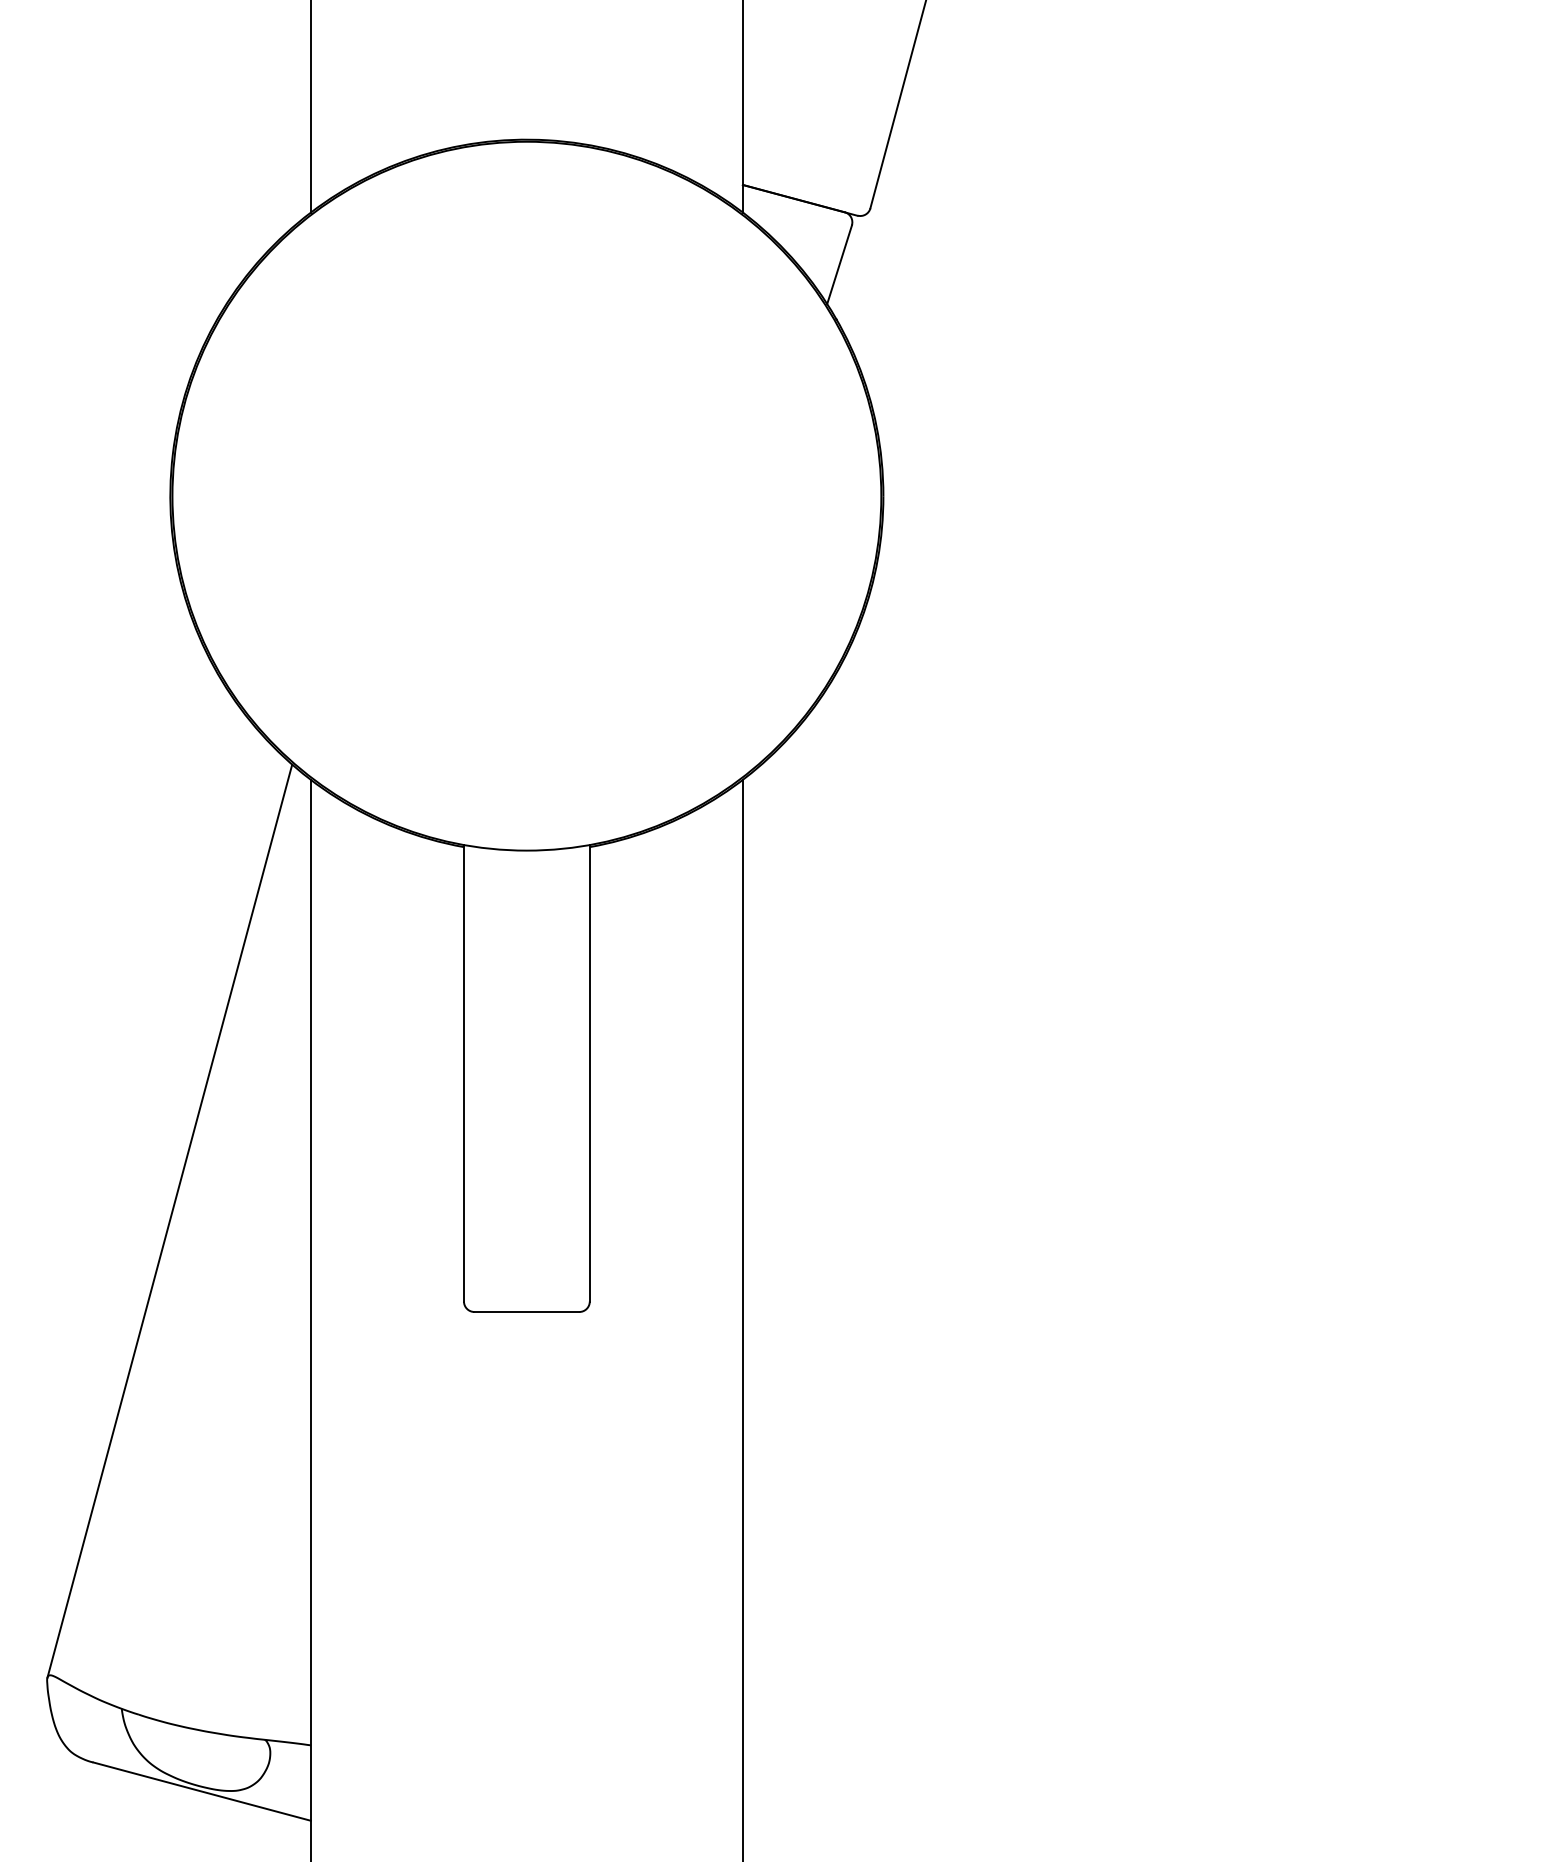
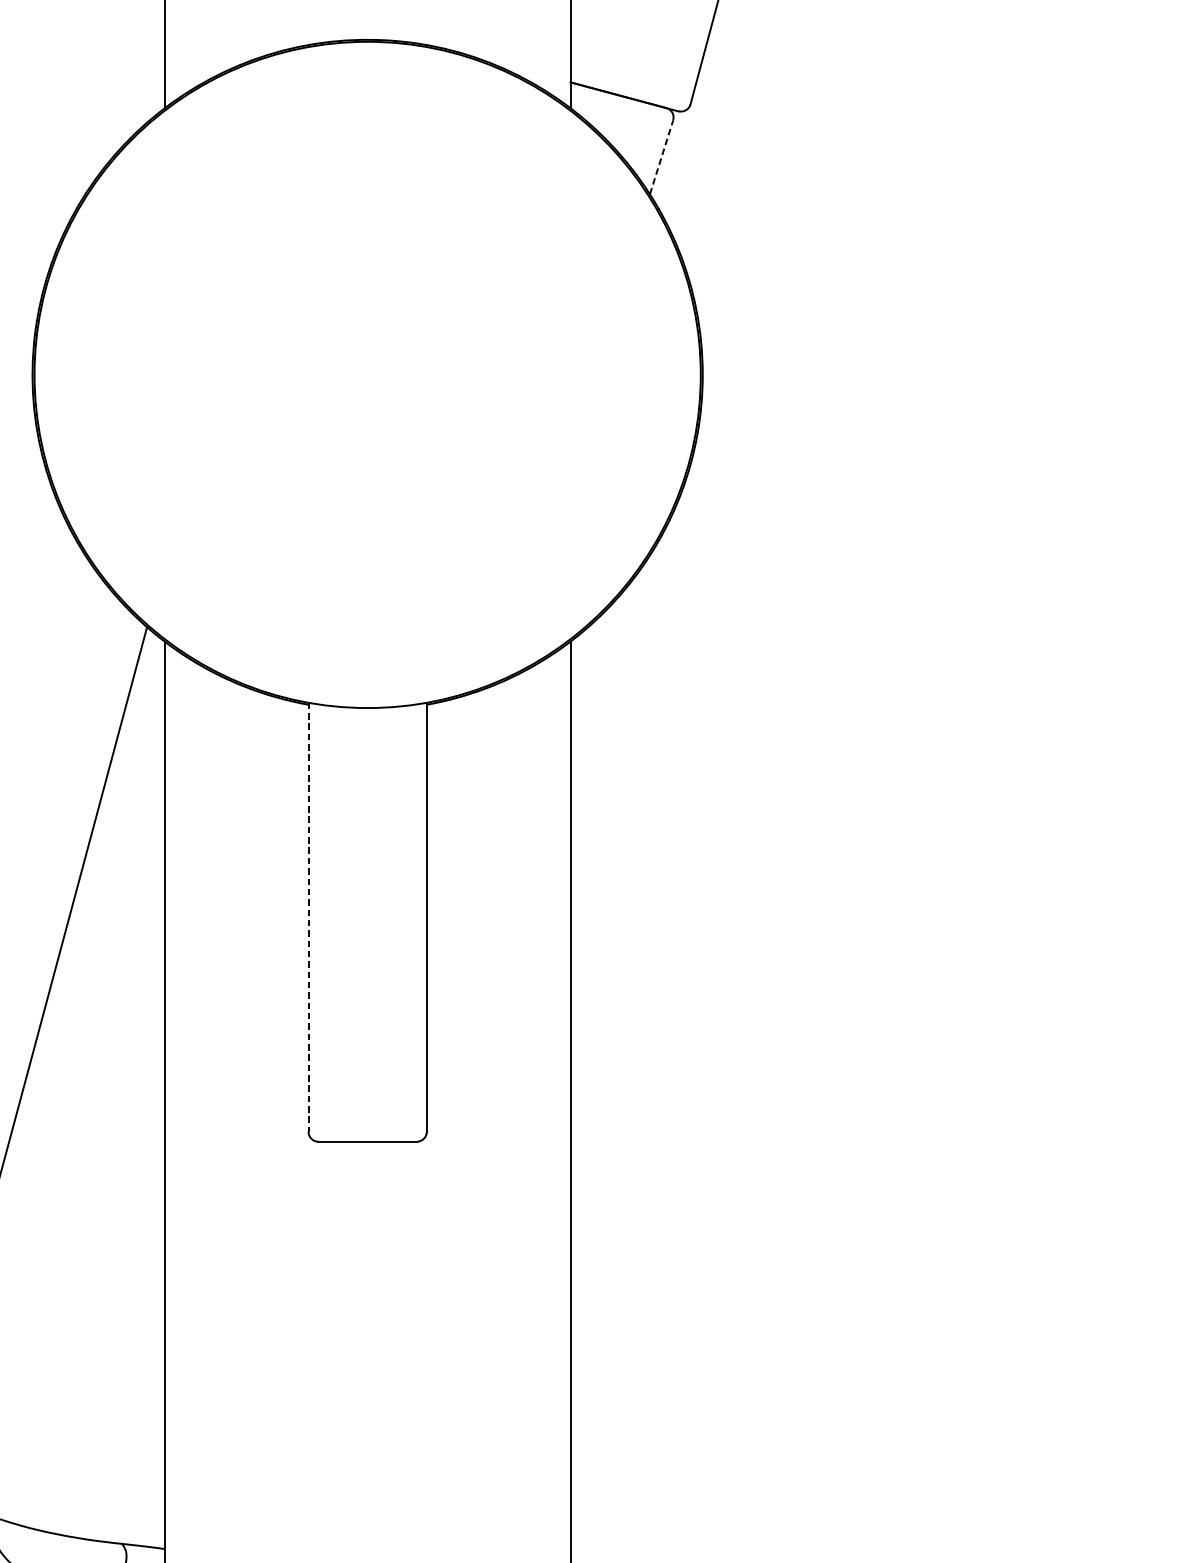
line: (839, 264) -> (661, 157), solid -> dashed
line: (463, 1073) -> (308, 917), solid -> dashed

